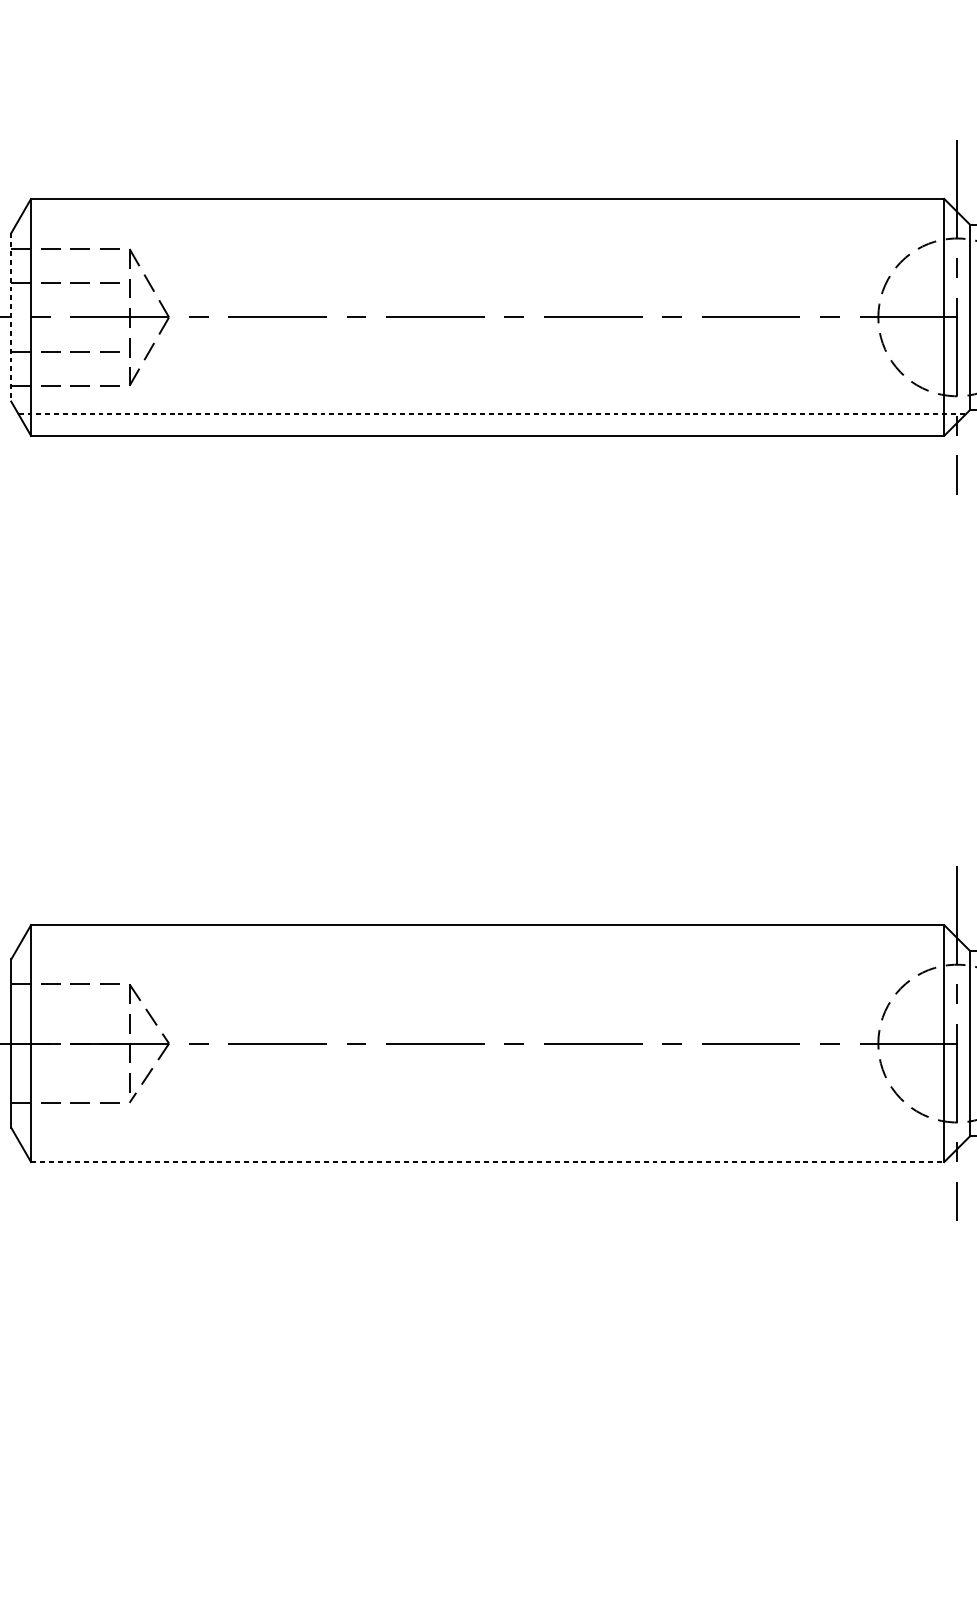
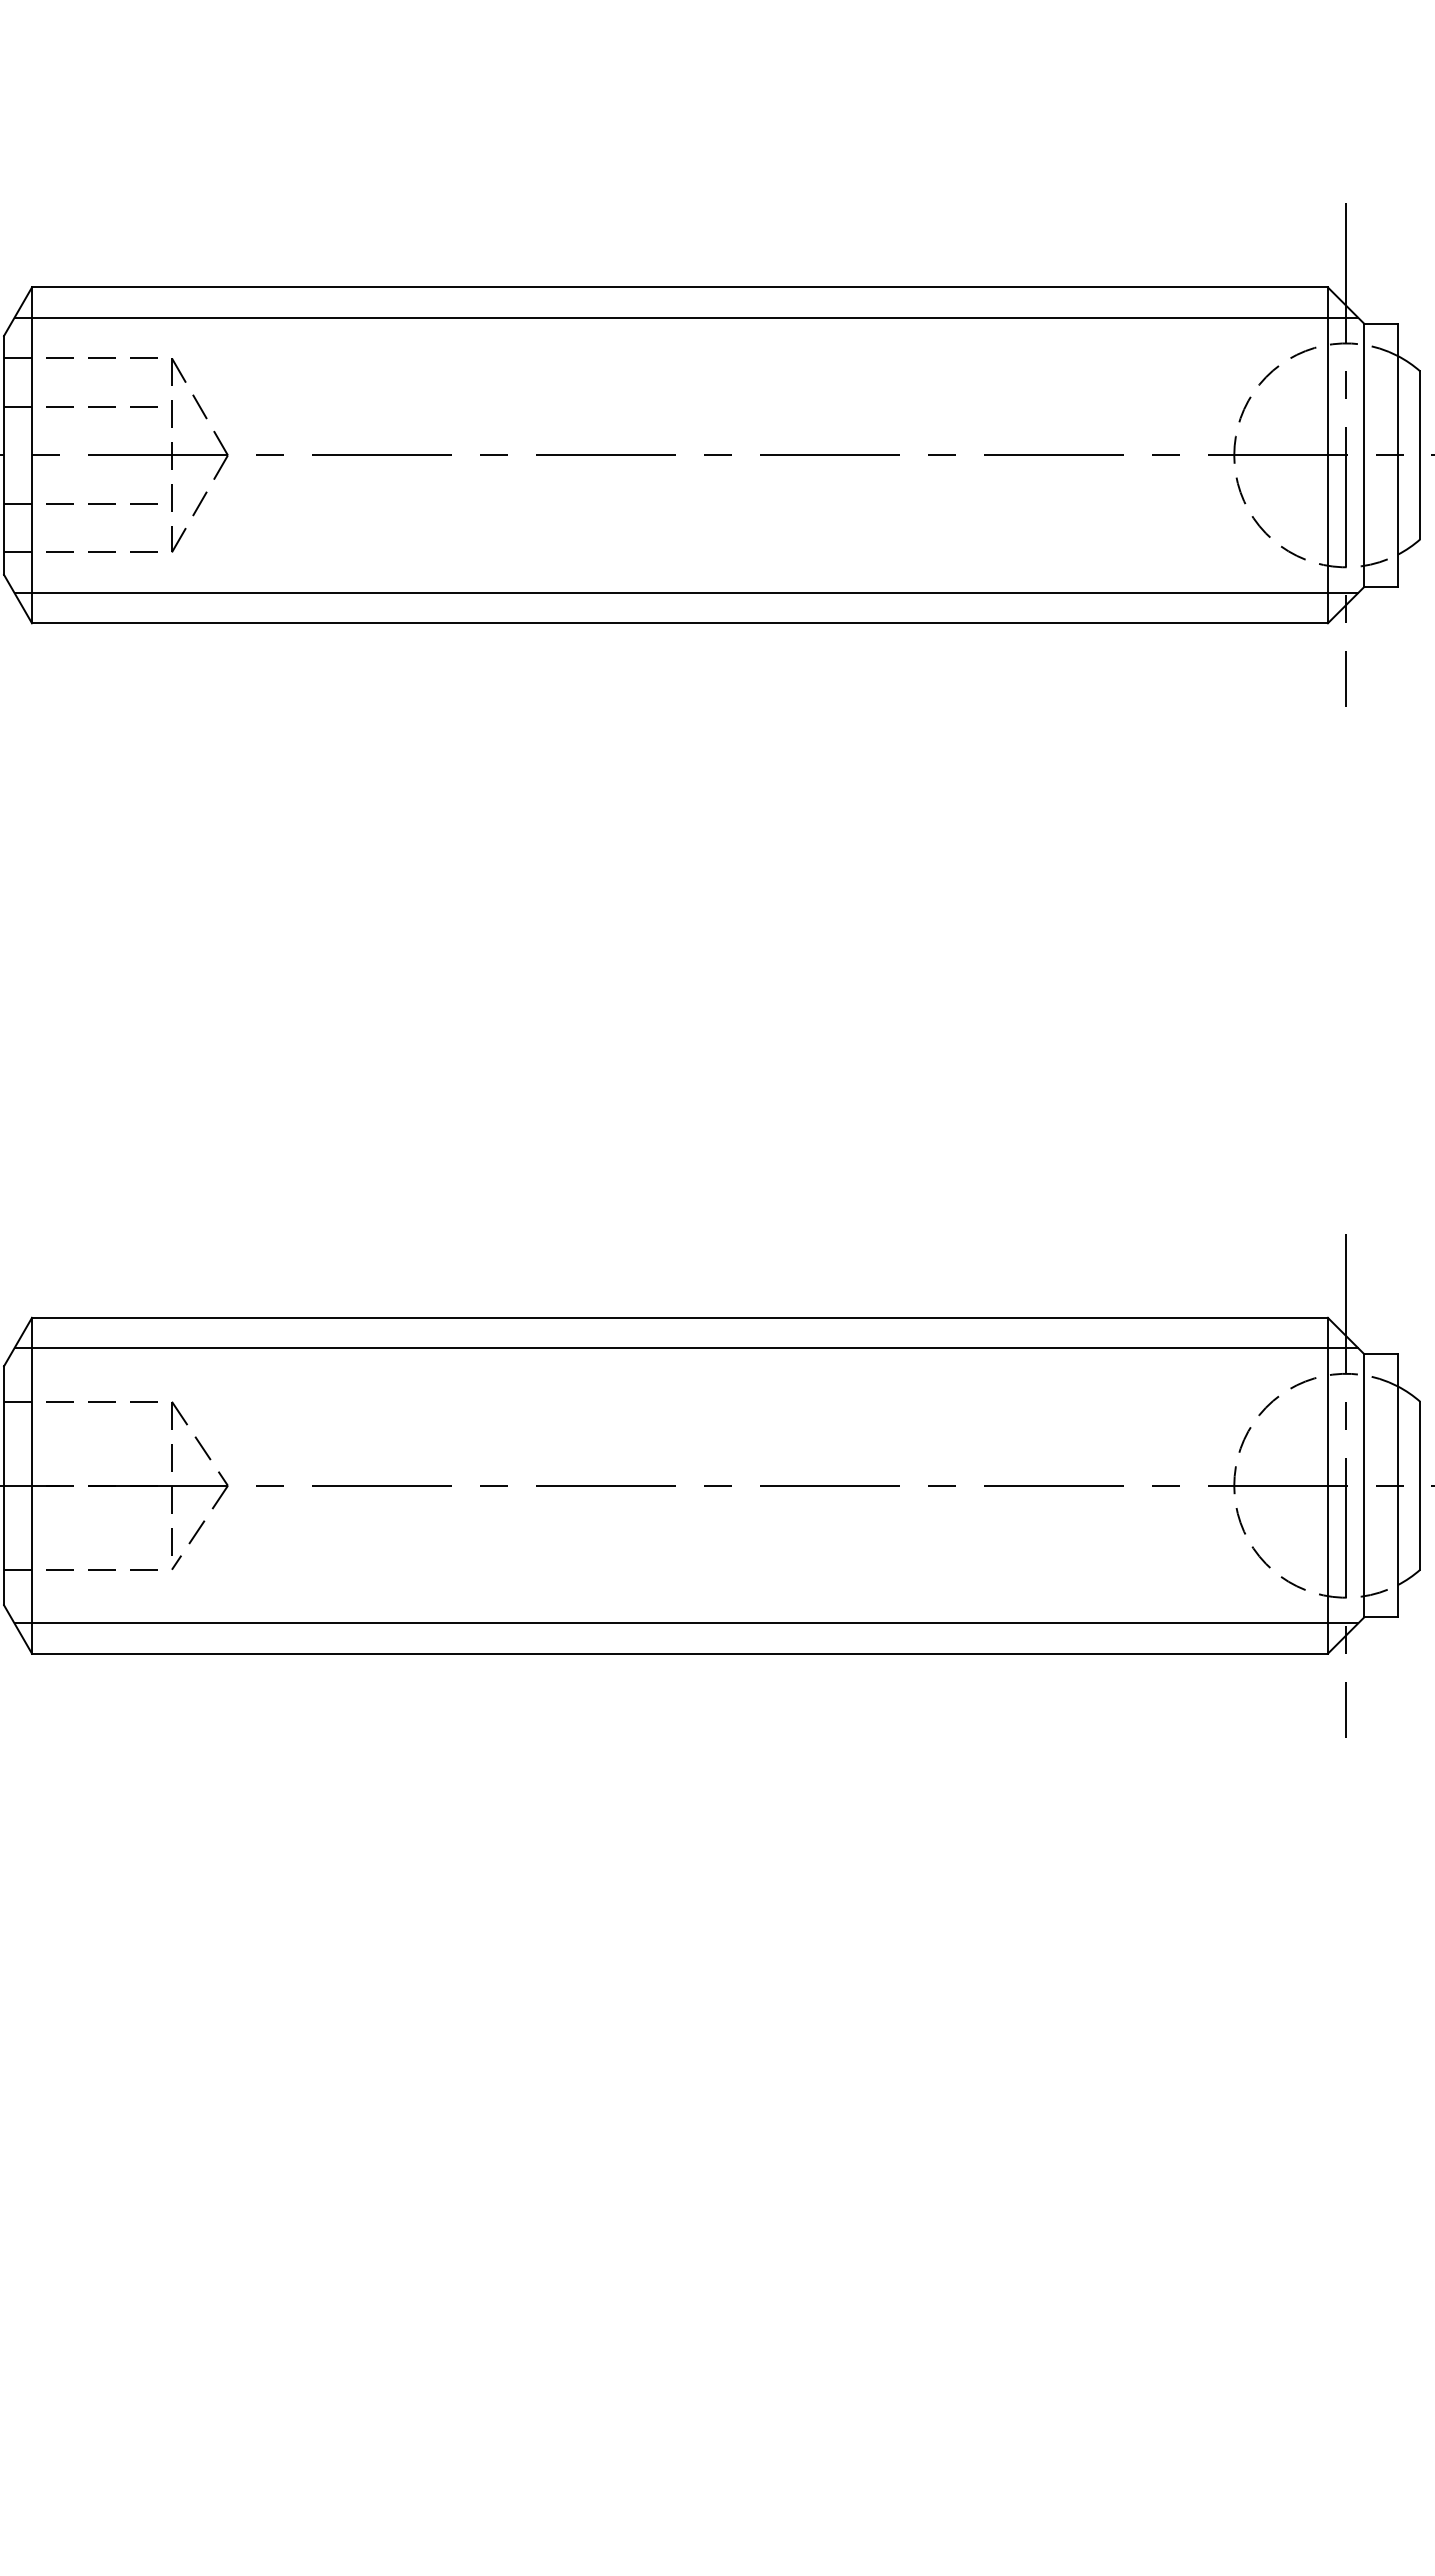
line: (492, 220) -> (686, 317), added
line: (11, 317) -> (4, 455), dashed -> solid
line: (492, 414) -> (686, 593), dashed -> solid
line: (492, 946) -> (686, 1348), added
line: (492, 1140) -> (686, 1623), added
line: (487, 1161) -> (679, 1653), dashed -> solid

